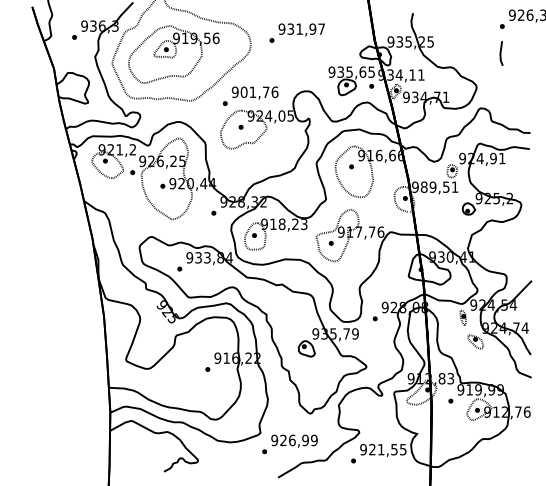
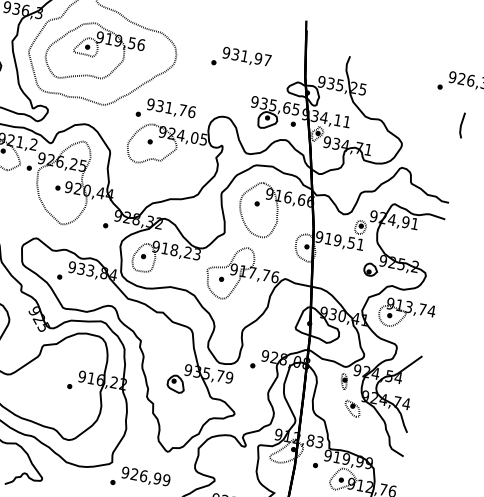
text: (296, 32) -> (240, 59), moved
line: (501, 53) -> (462, 125), moved
text: (243, 91) -> (159, 105), 901,76 -> 931,76
text: (423, 186) -> (327, 237), 989,51 -> 919,51
part: (509, 245) -> (405, 315), added

